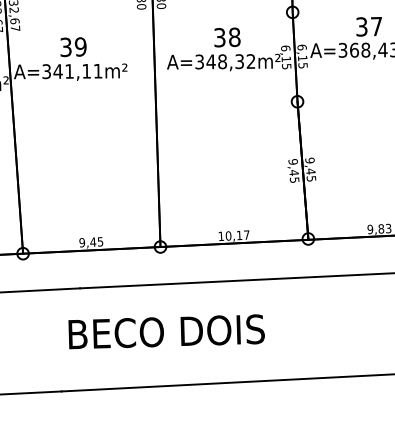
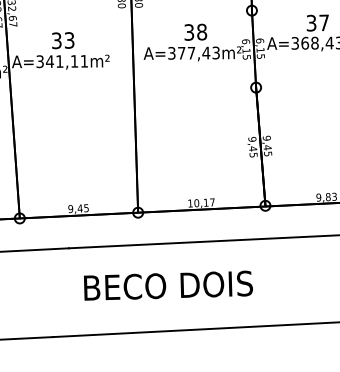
text: (80, 47) -> (69, 40), 39 -> 33
text: (230, 60) -> (198, 52), A=348,32m² -> A=377,43m²
text: (166, 331) -> (168, 285), moved

